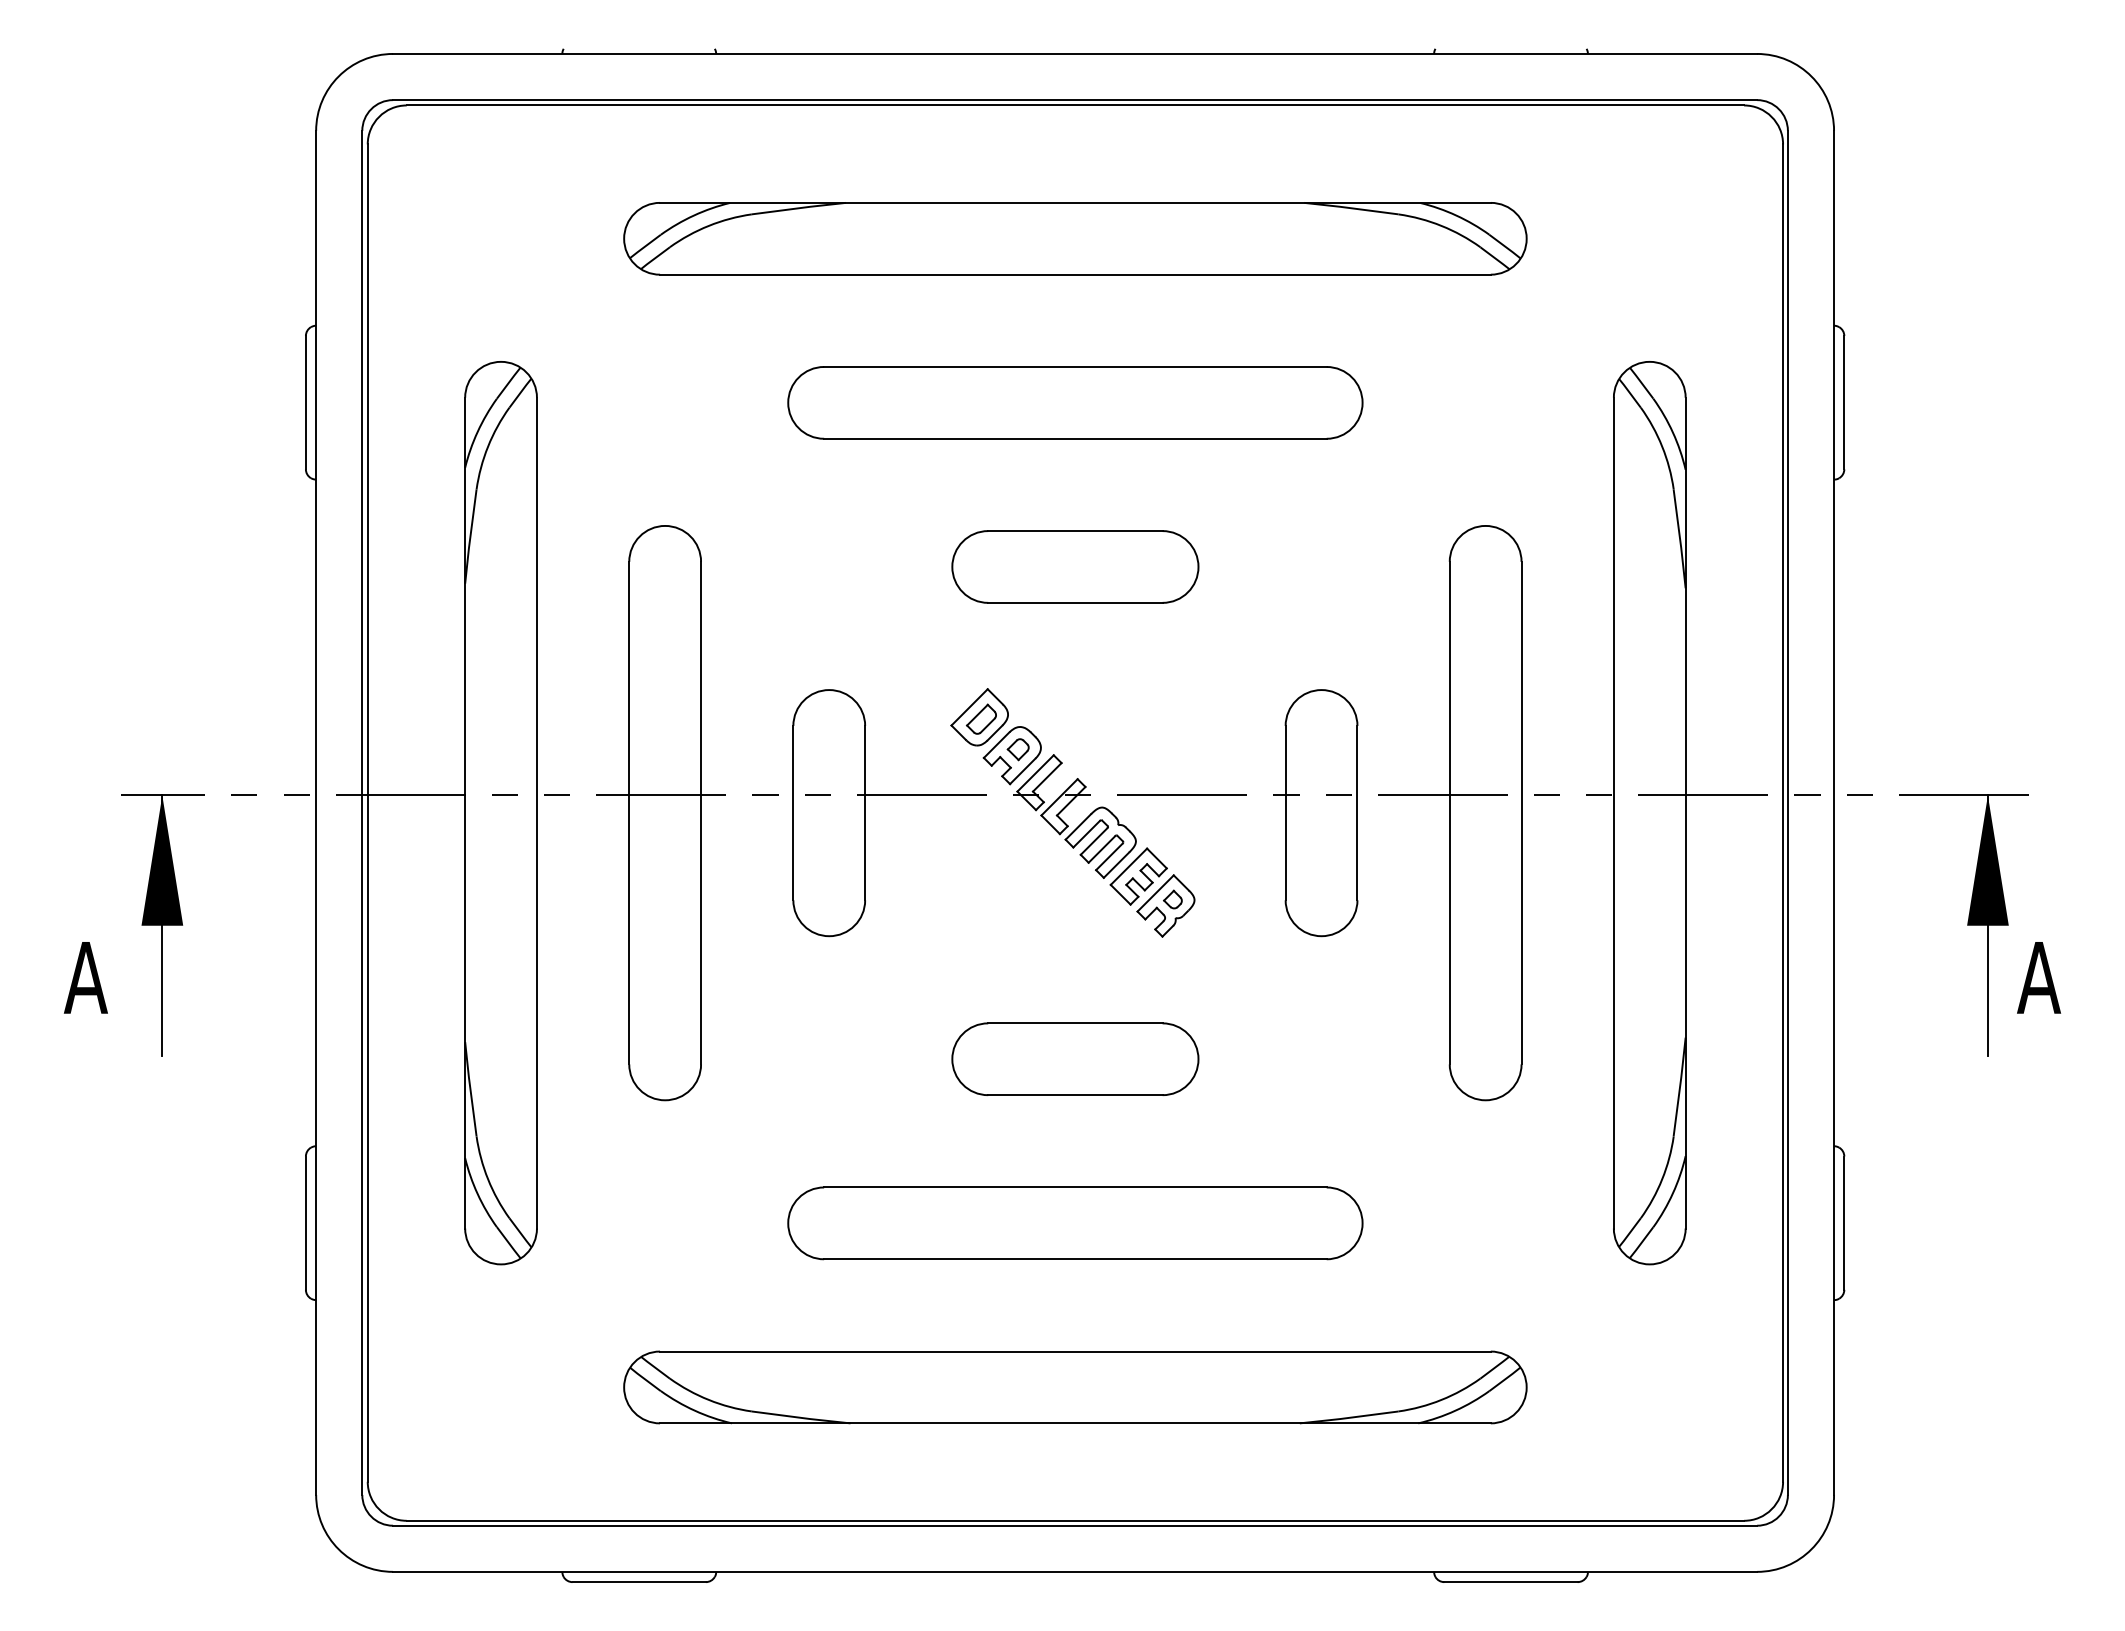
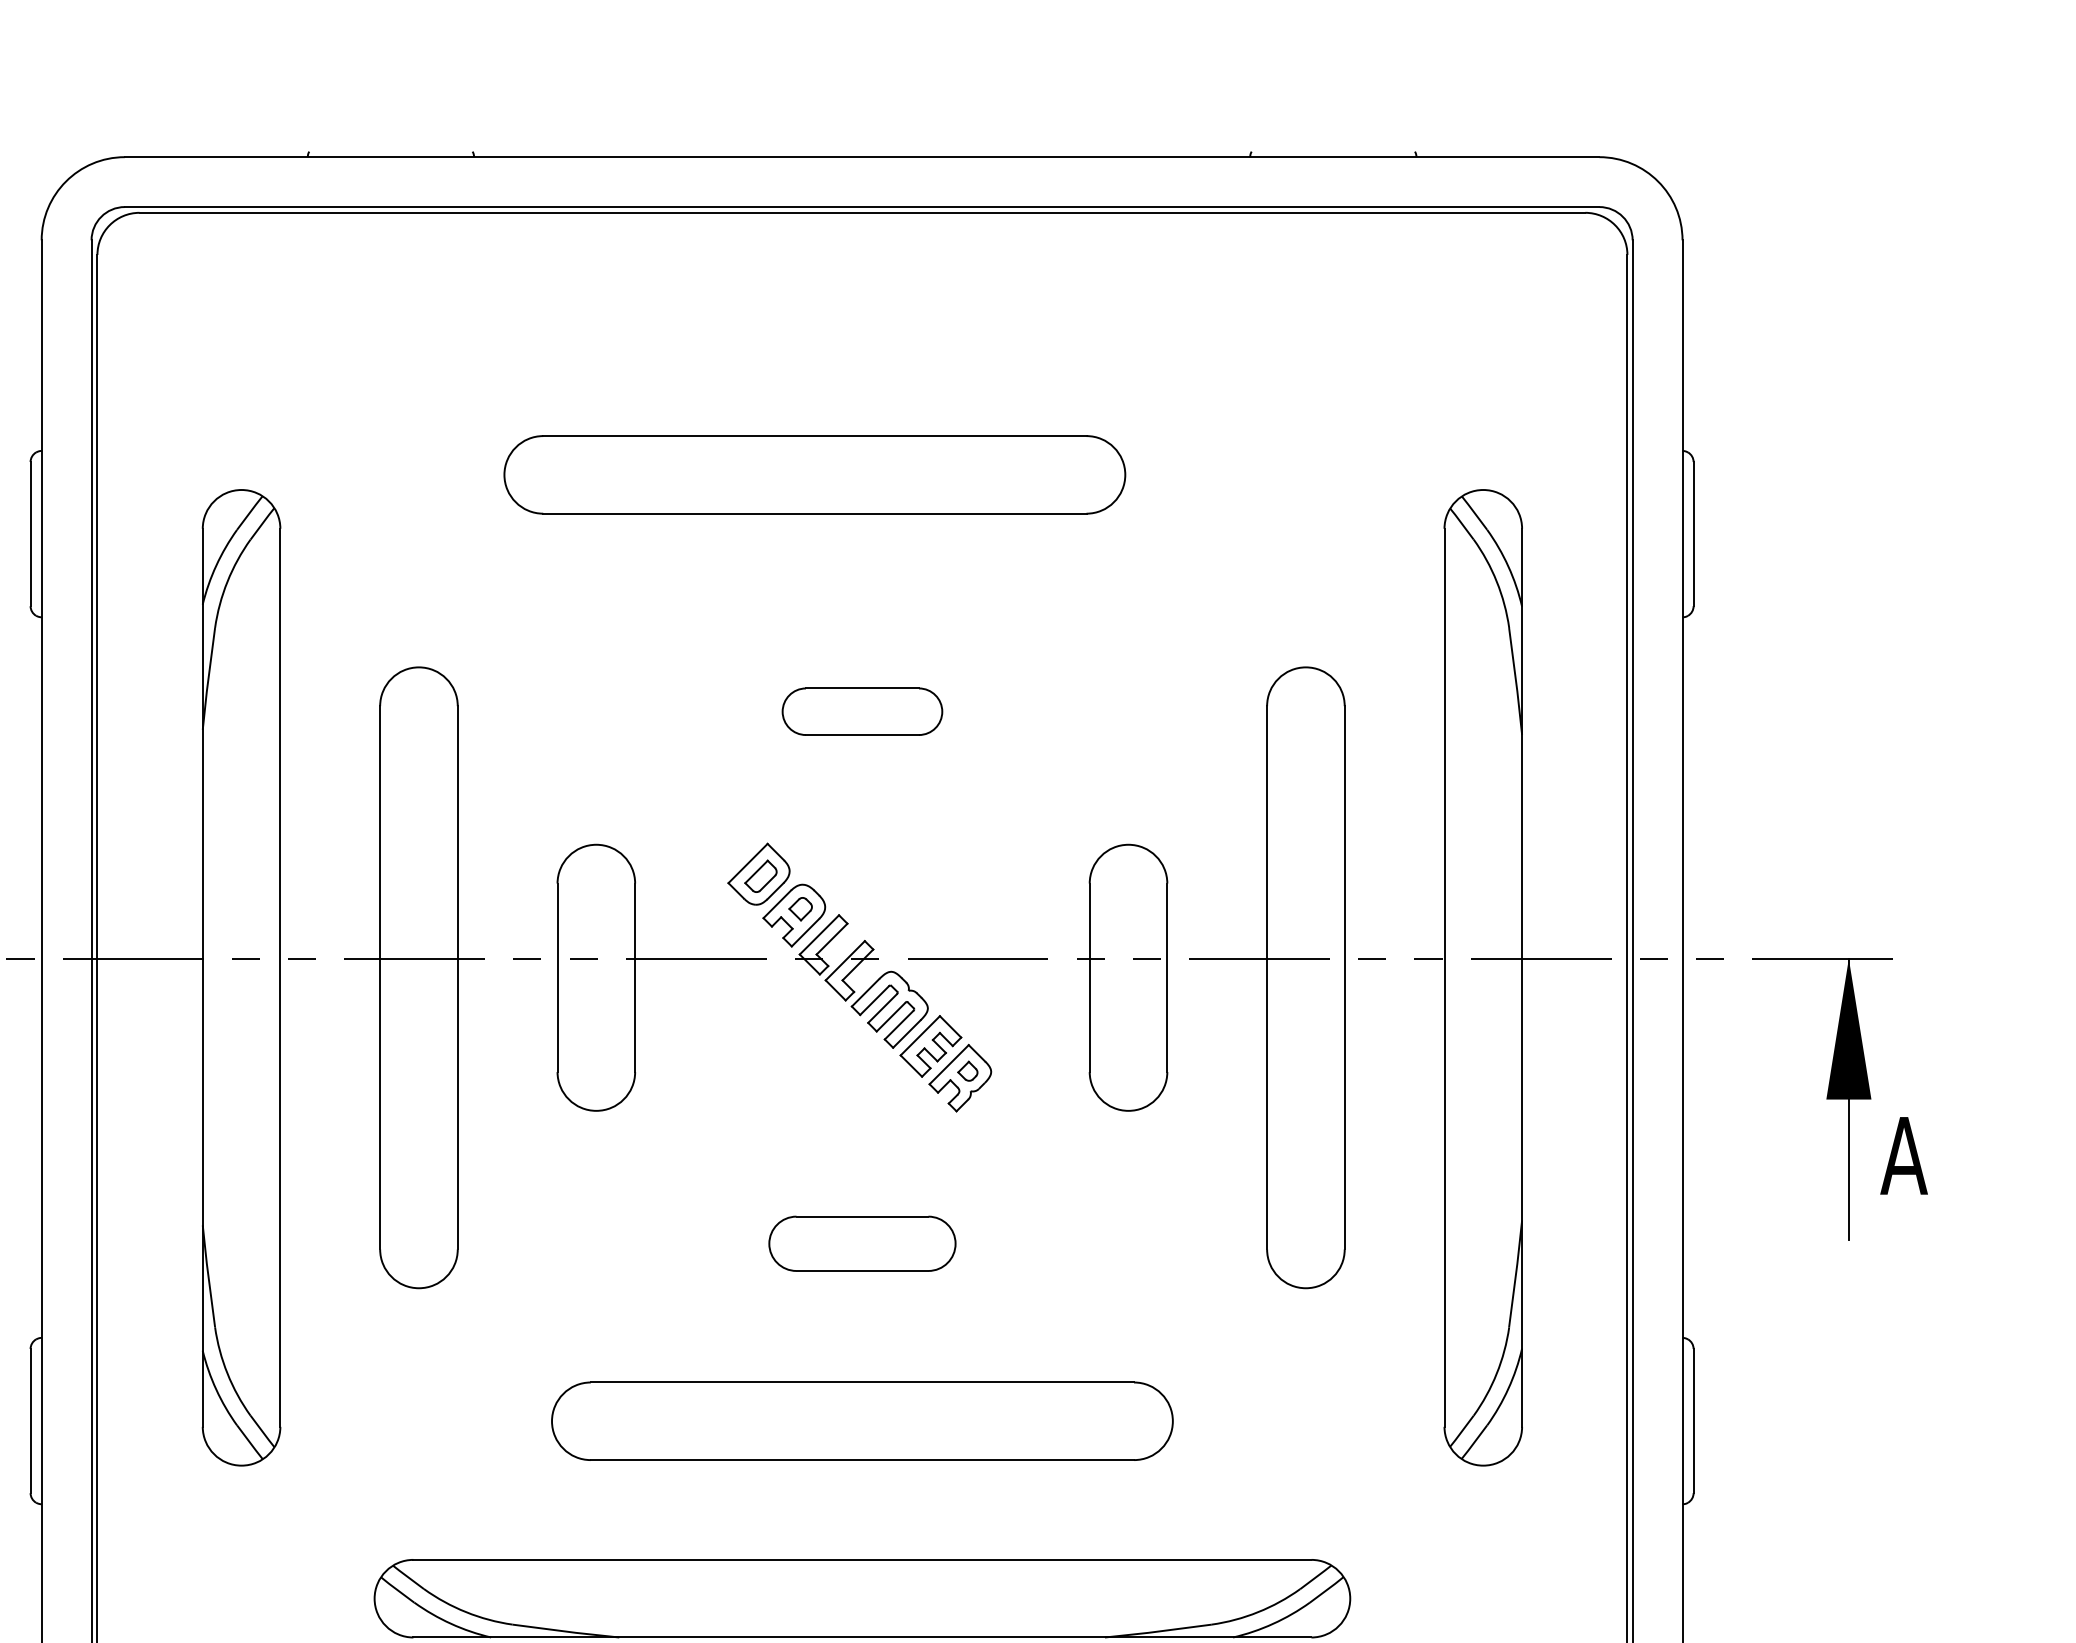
part: (1075, 238) -> (862, 356), removed
part: (1075, 402) -> (814, 474), moved
part: (1075, 566) -> (862, 711), size x0.6
part: (1075, 1058) -> (862, 1243), size x0.7

